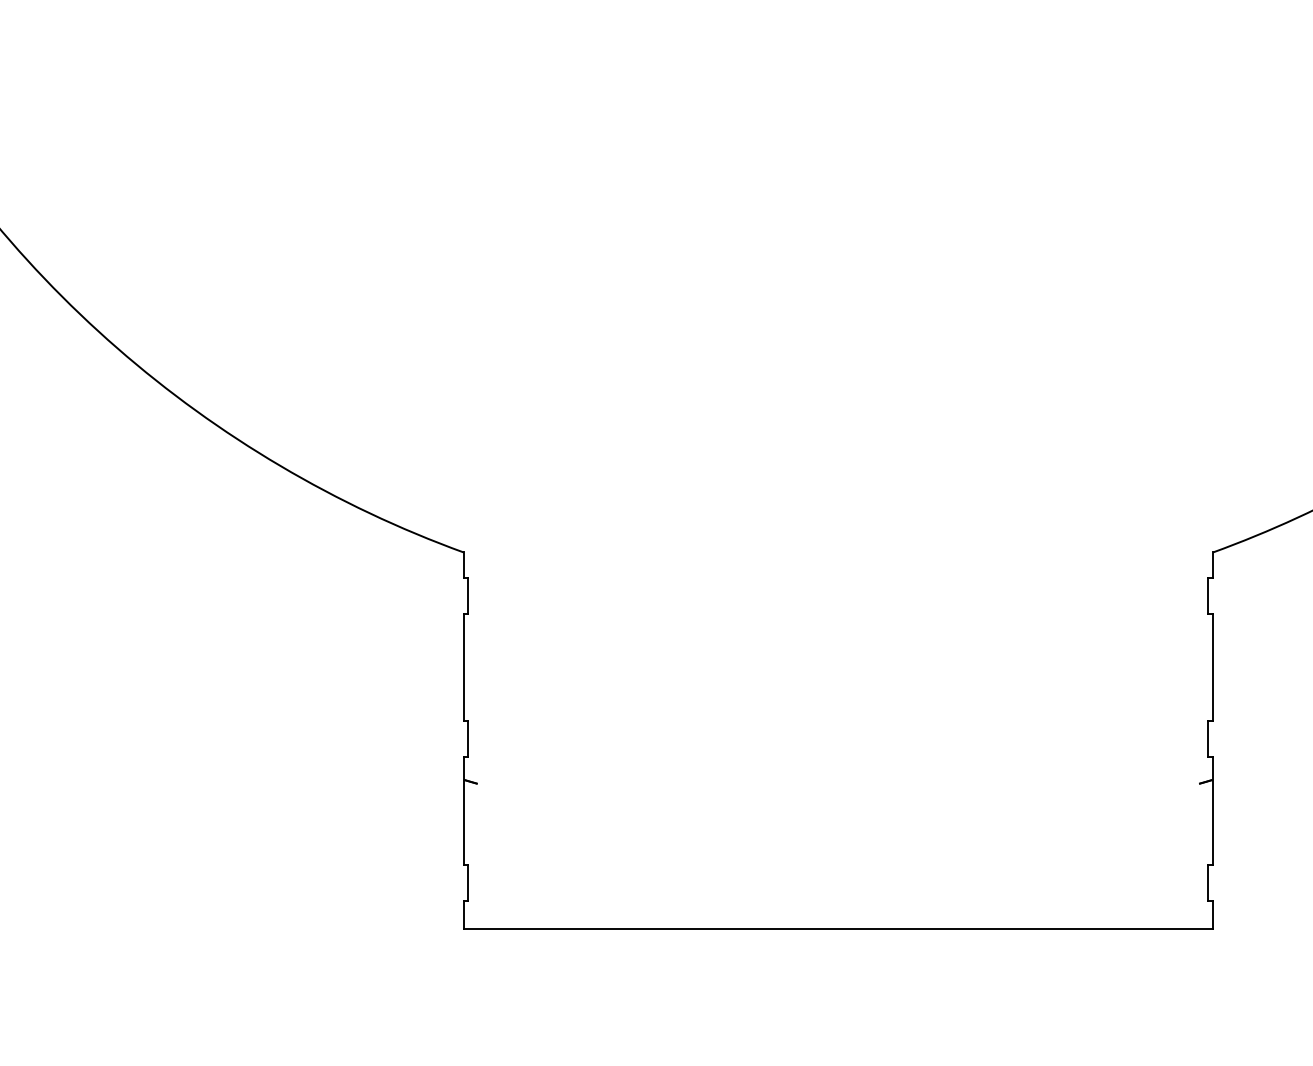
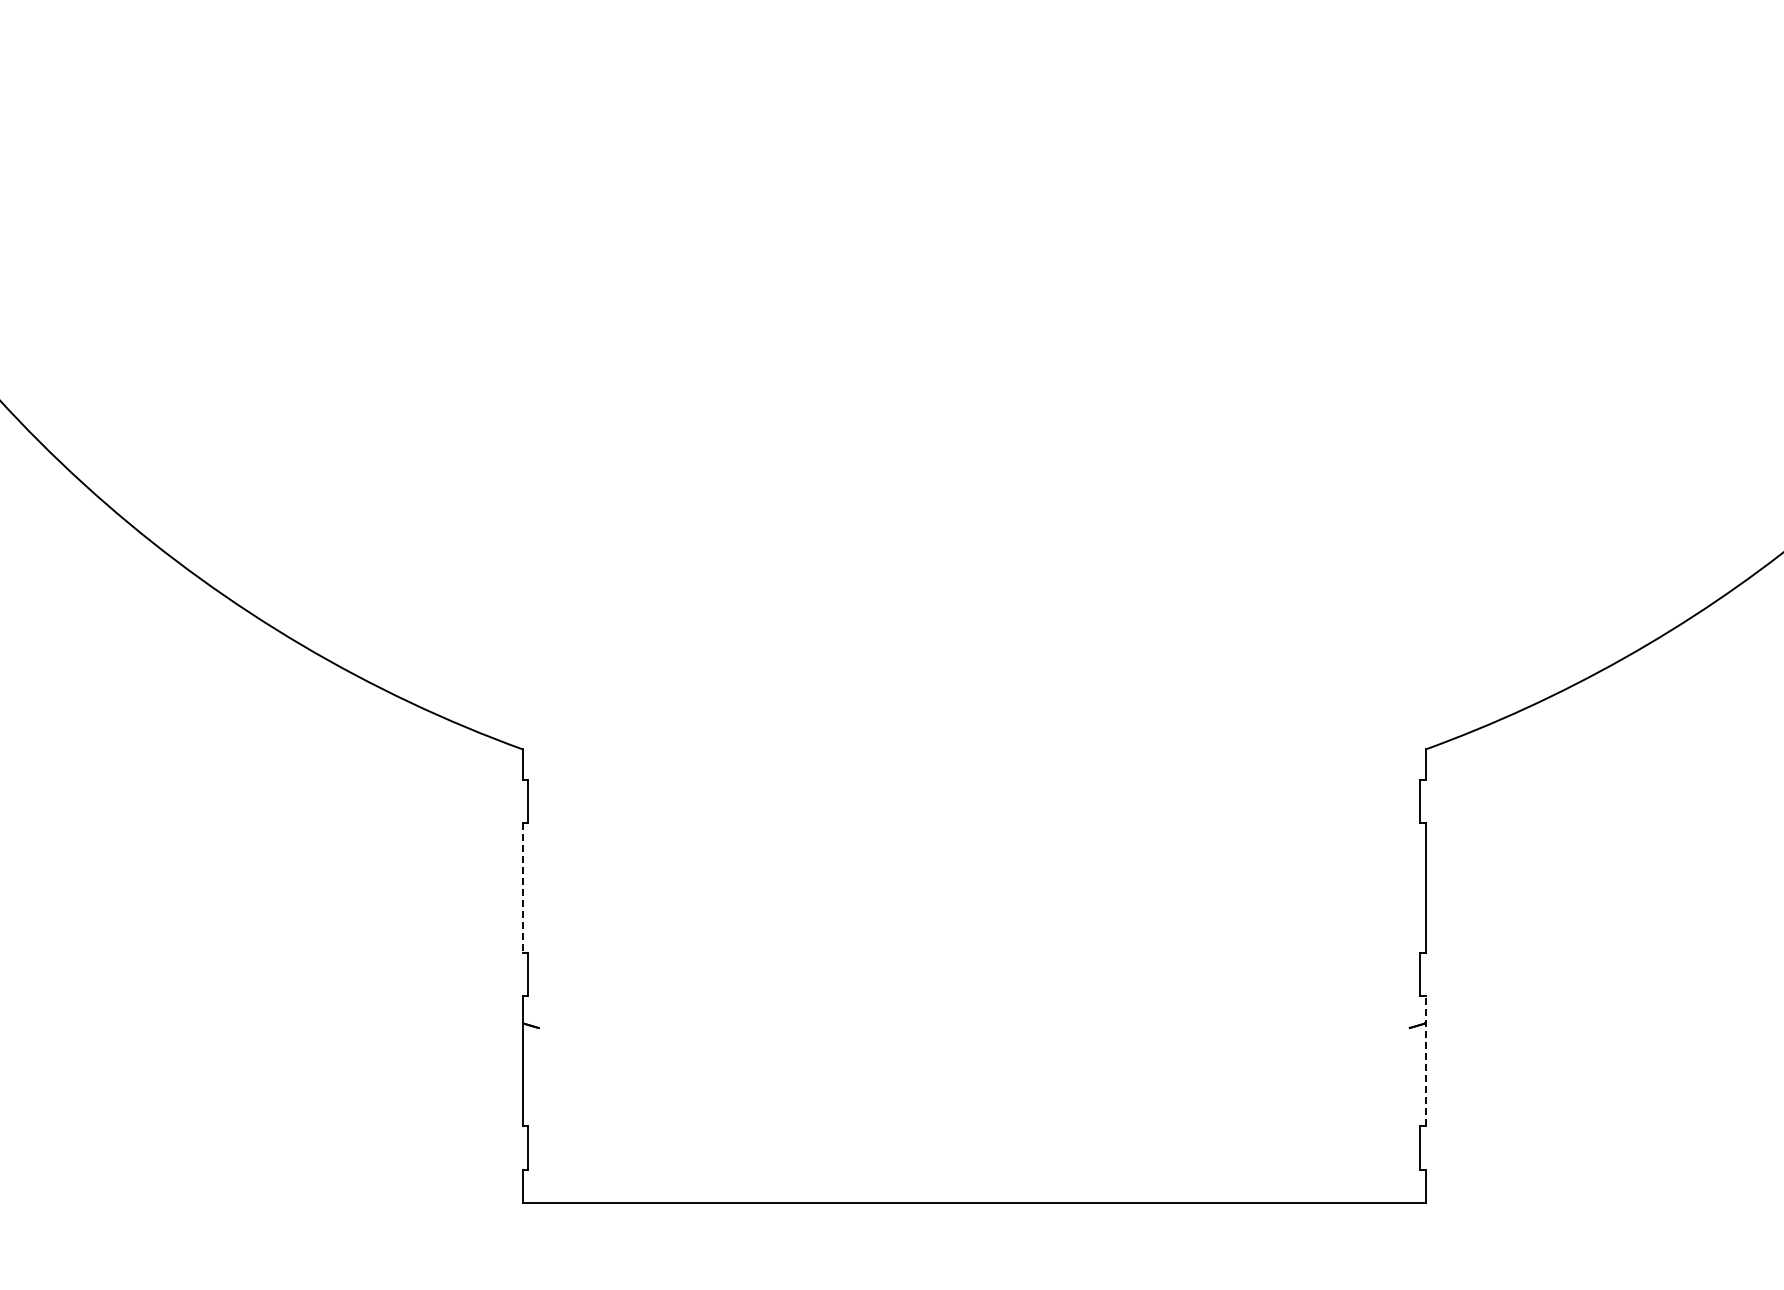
line: (464, 667) -> (523, 888), solid -> dashed
line: (1212, 811) -> (1425, 1061), solid -> dashed

